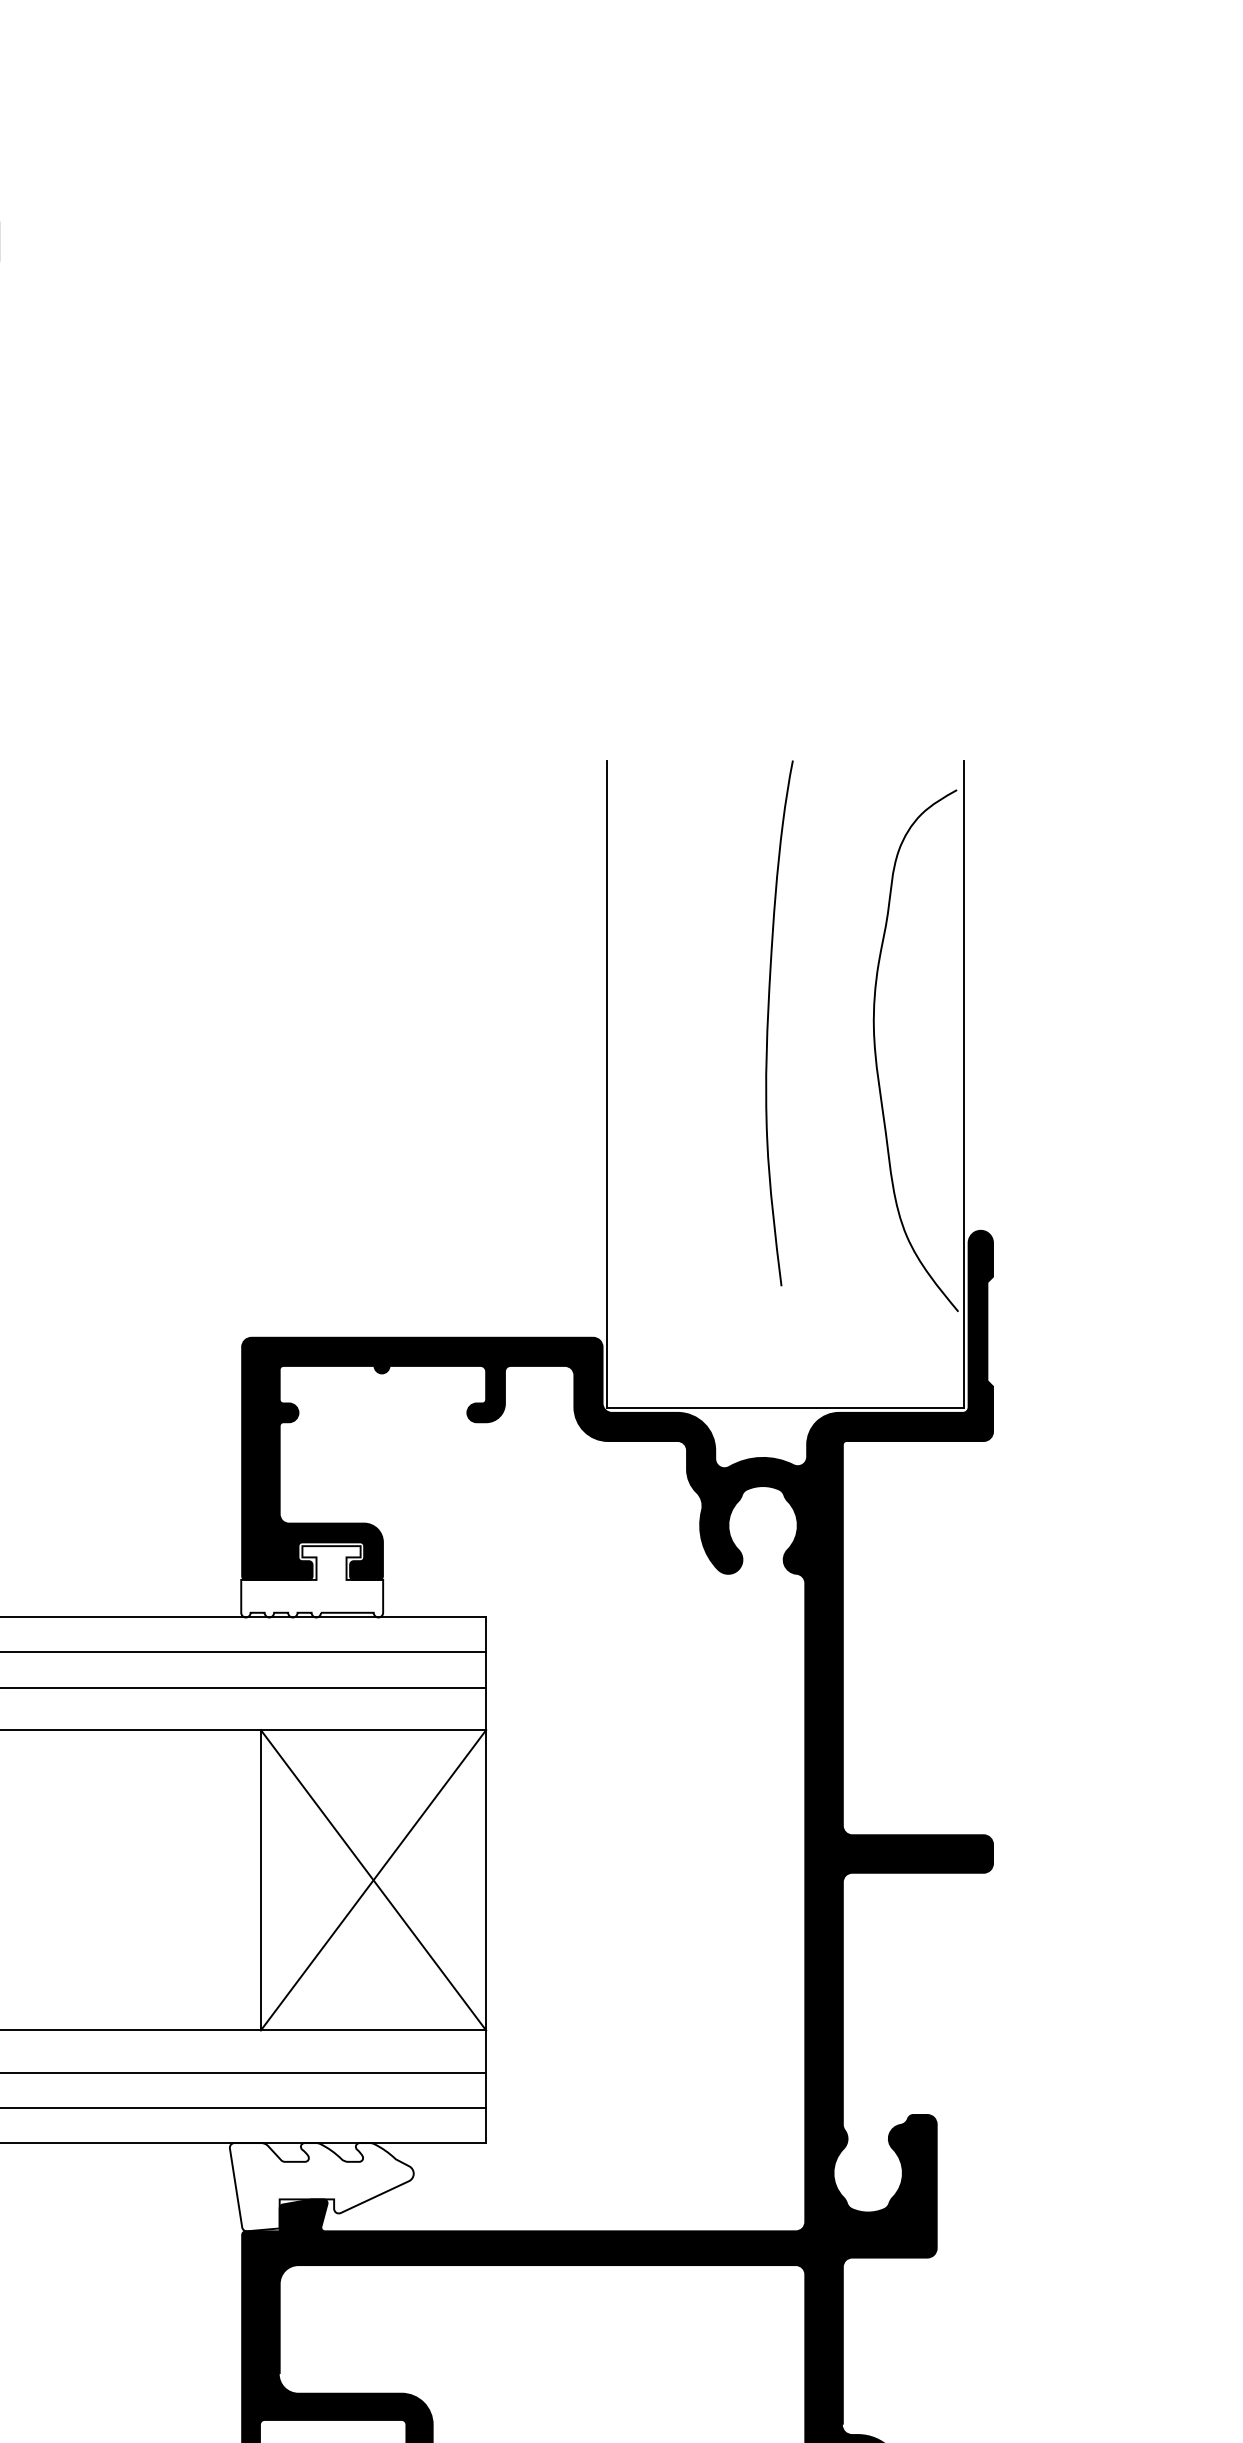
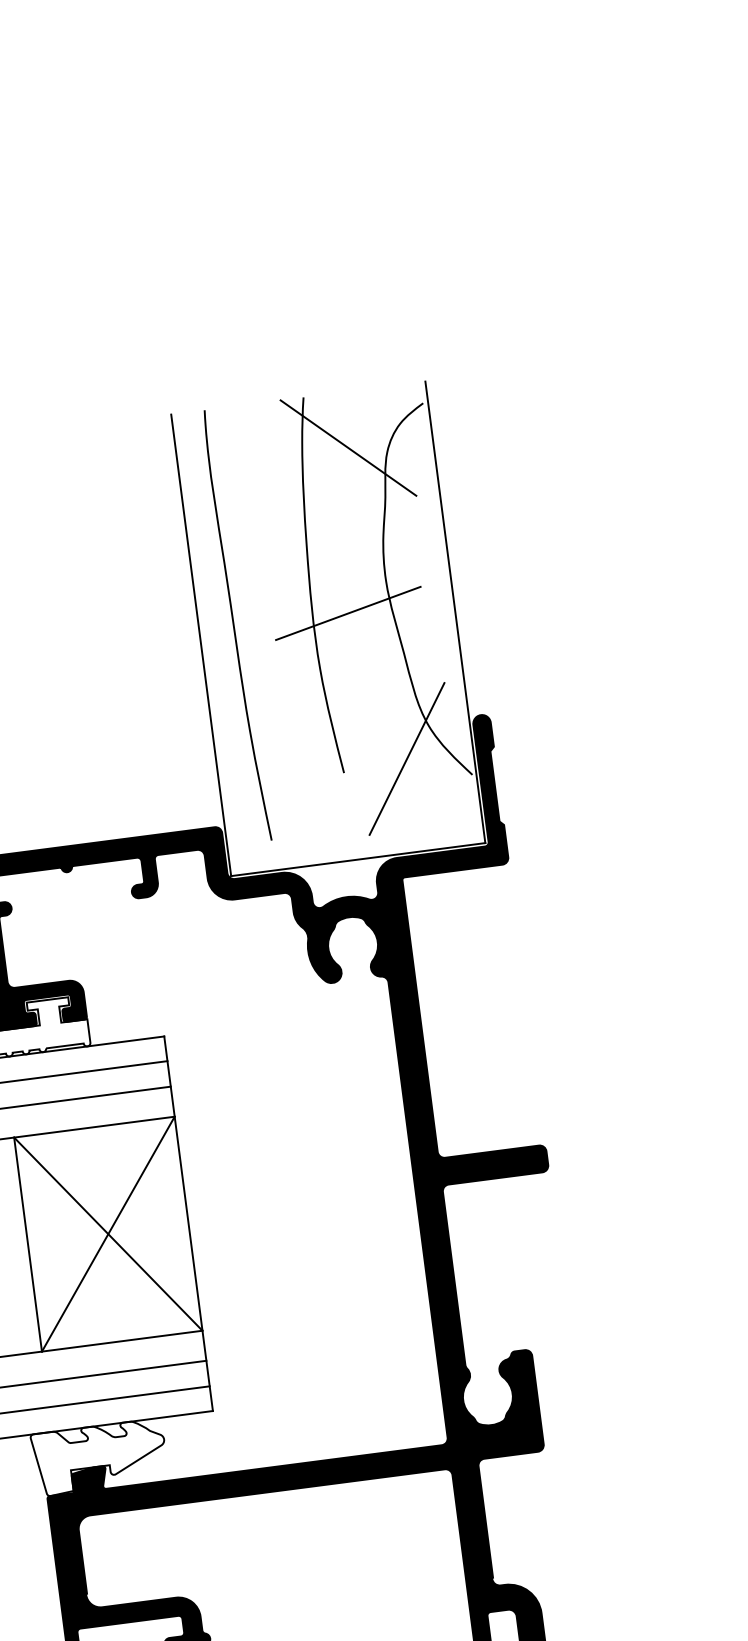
line: (845, 838) -> (348, 448), added
curve: (656, 1063) -> (234, 625), added
line: (815, 1066) -> (347, 613), added
line: (870, 1278) -> (406, 759), added

